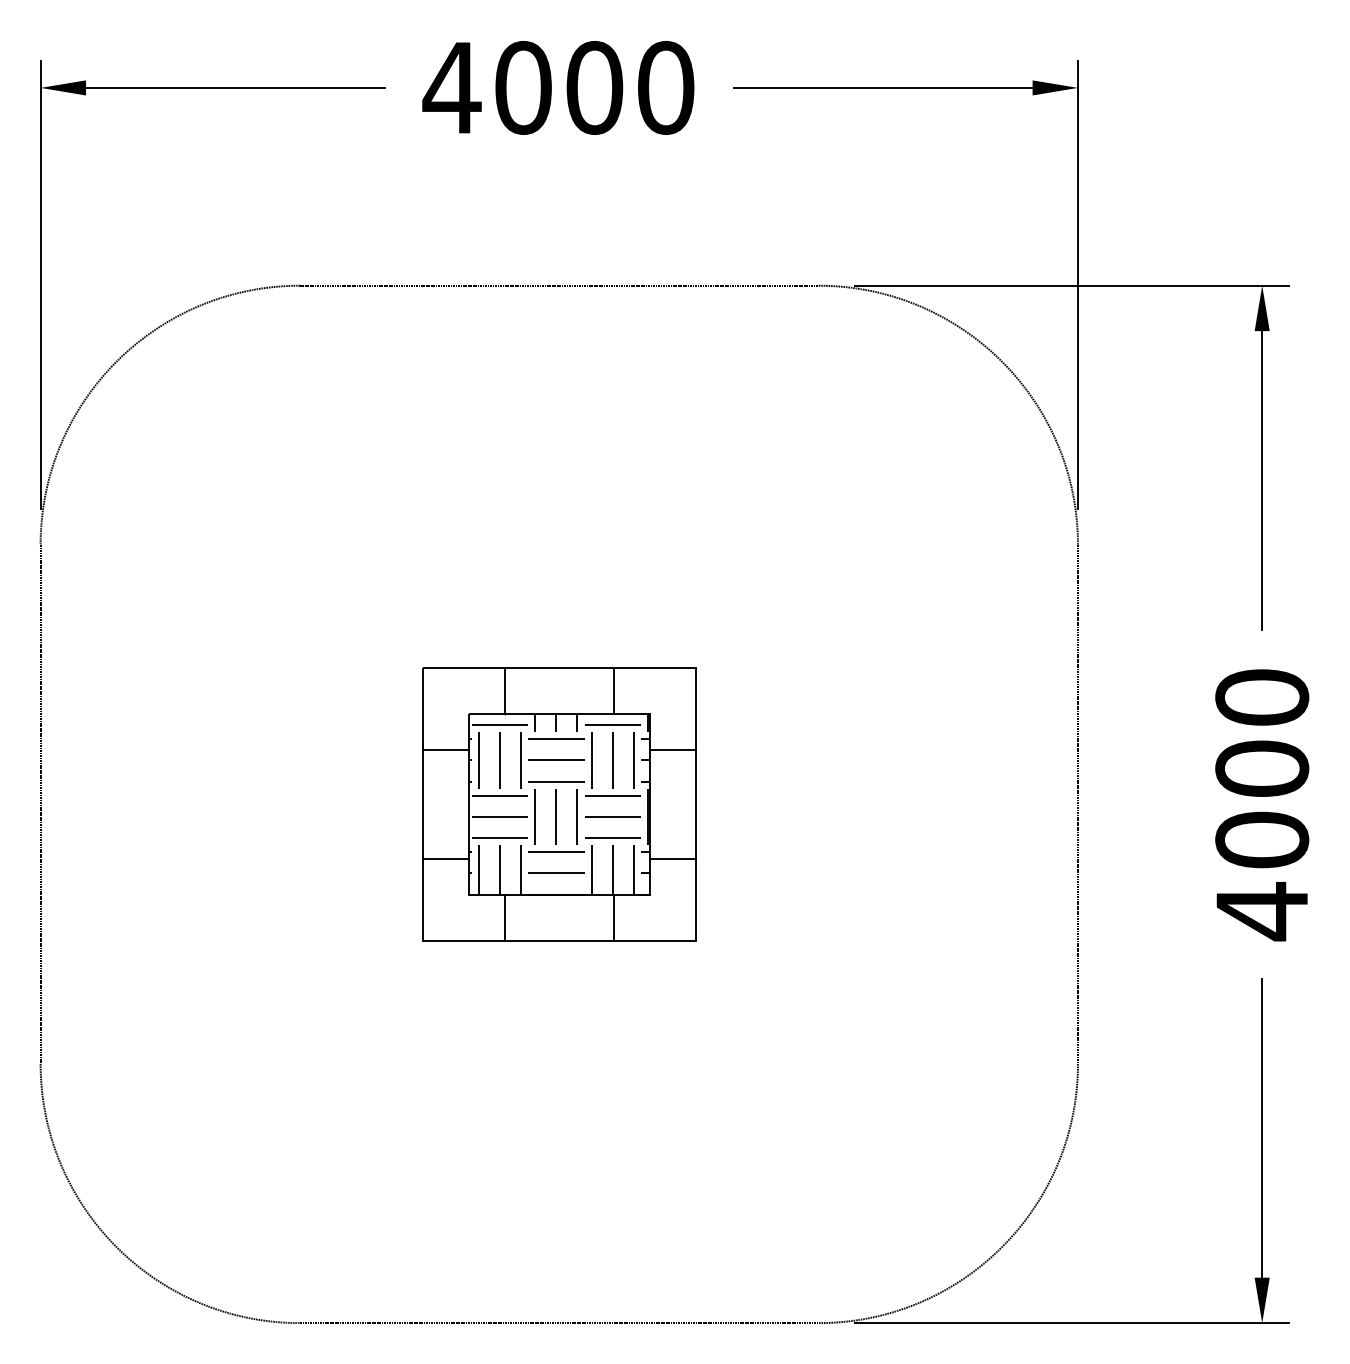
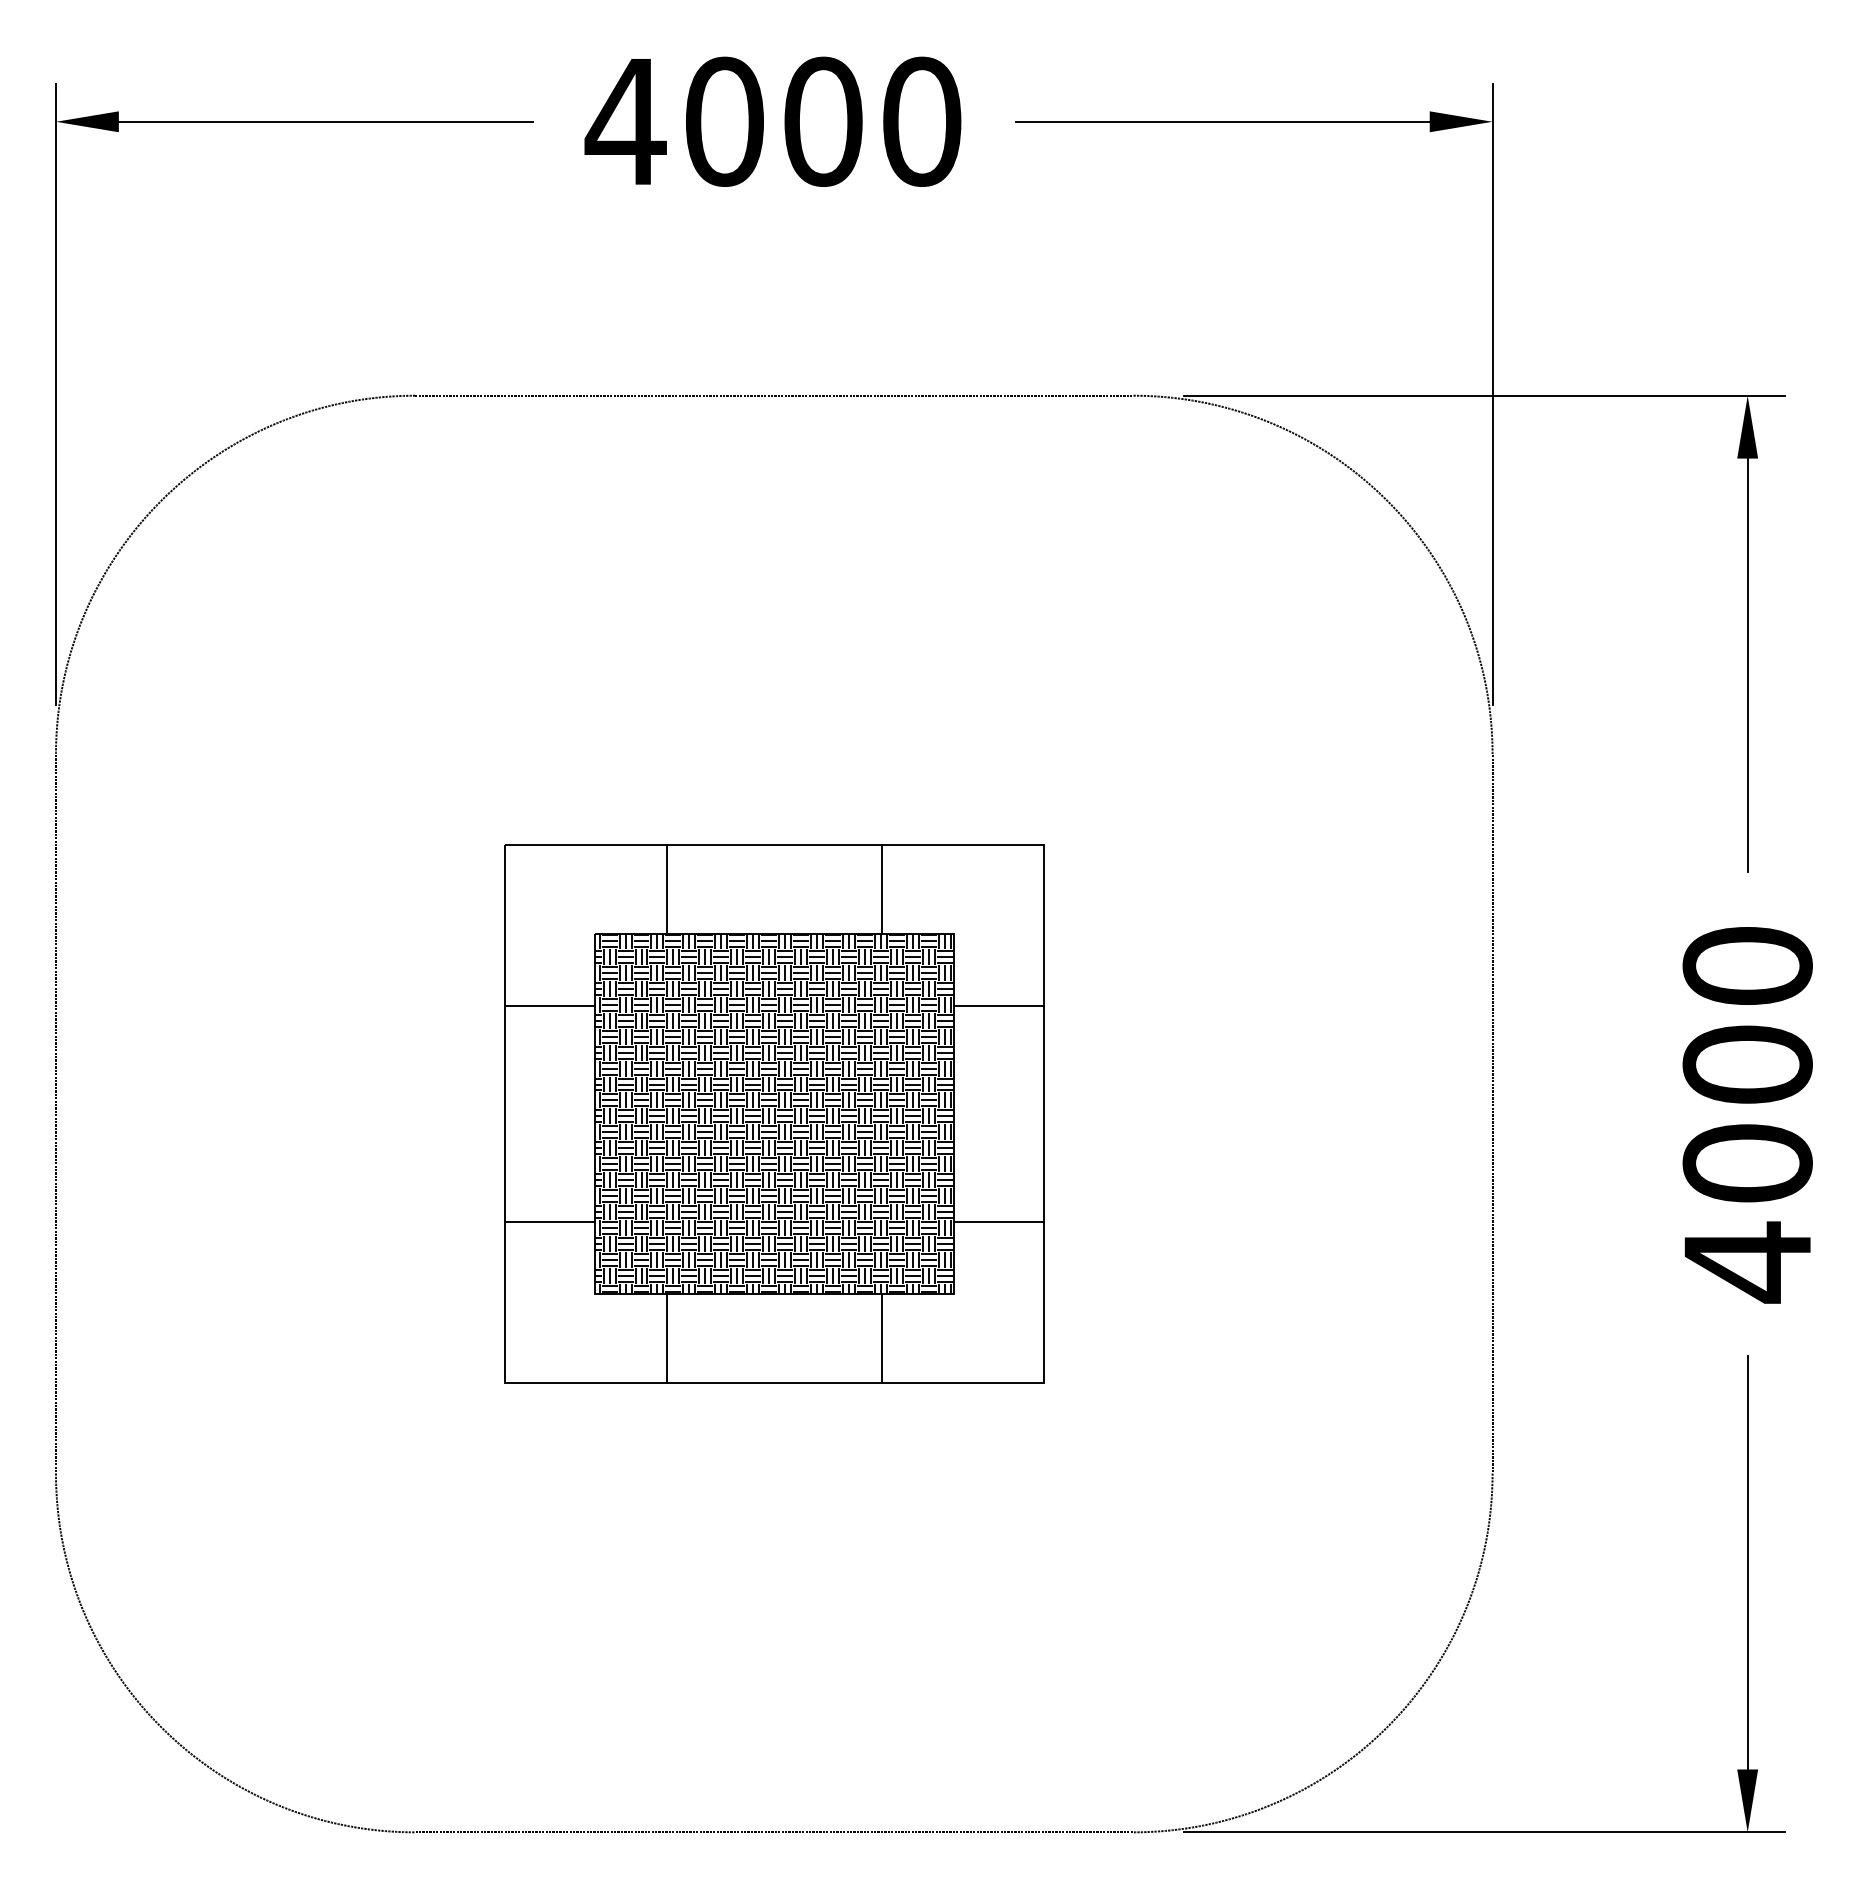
part: (559, 804) -> (774, 1113), size x1.43

